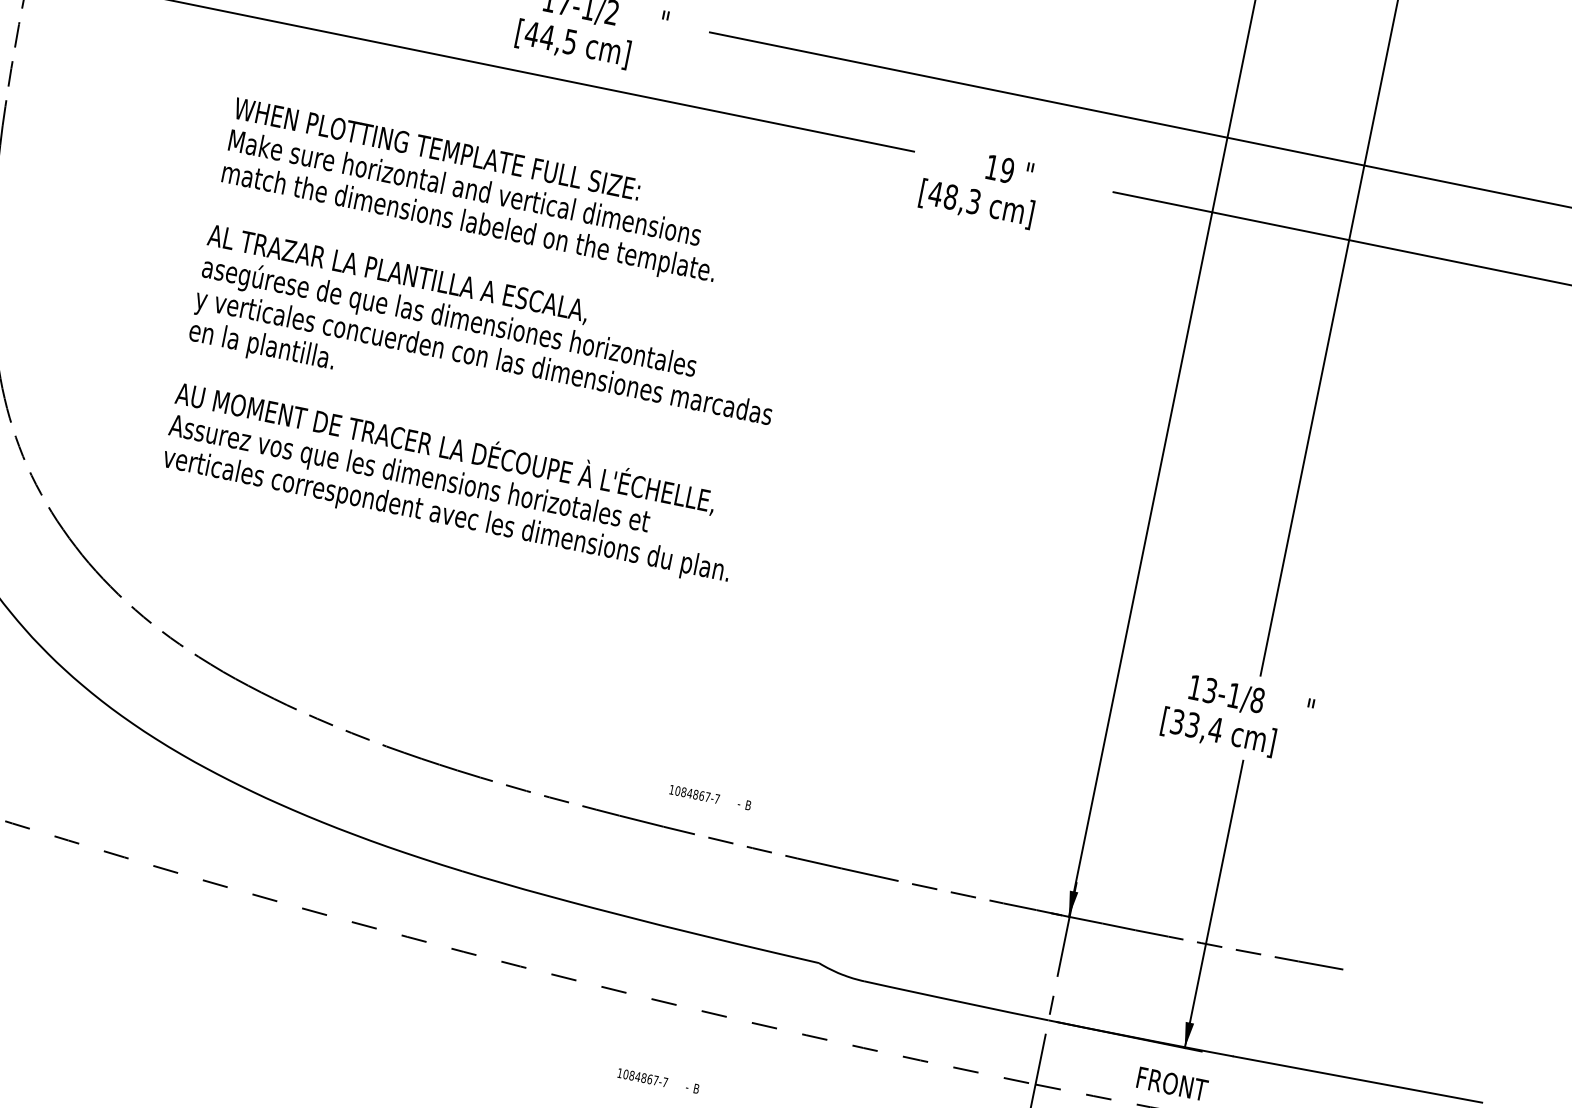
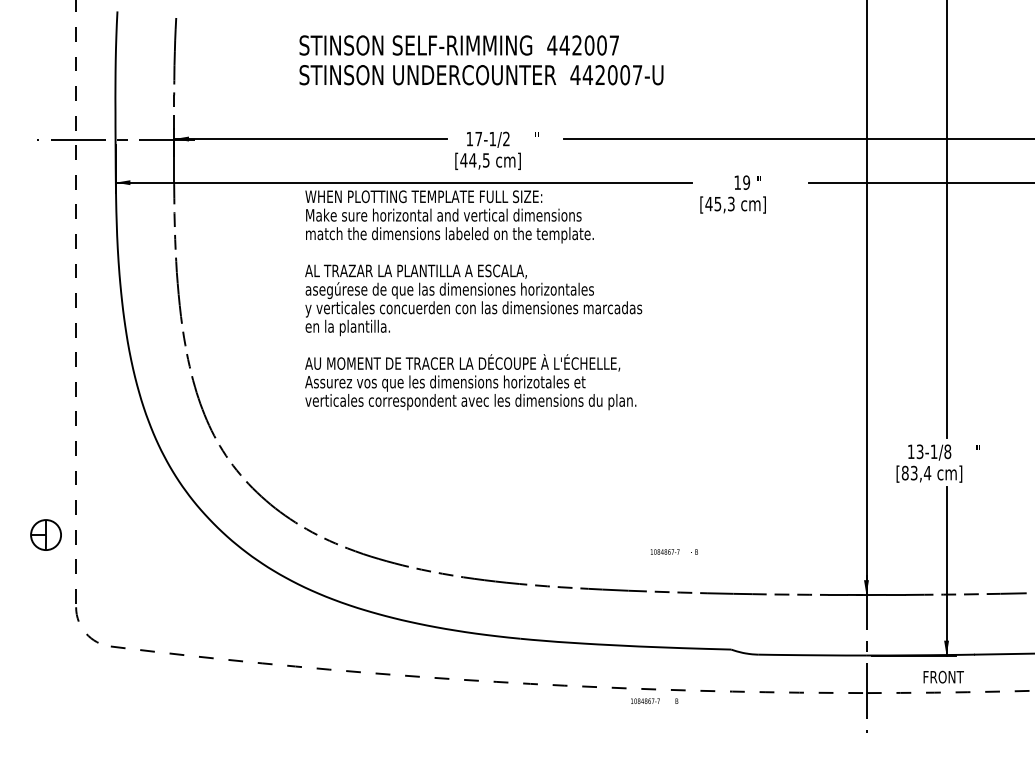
text: (950, 196) -> (717, 203), [48,3 -> [45,3
text: (486, 343) -> (473, 300), moved
text: (1176, 722) -> (904, 473), [33,4 -> [83,4
text: (709, 796) -> (673, 551), moved
text: (658, 1079) -> (654, 700), moved

